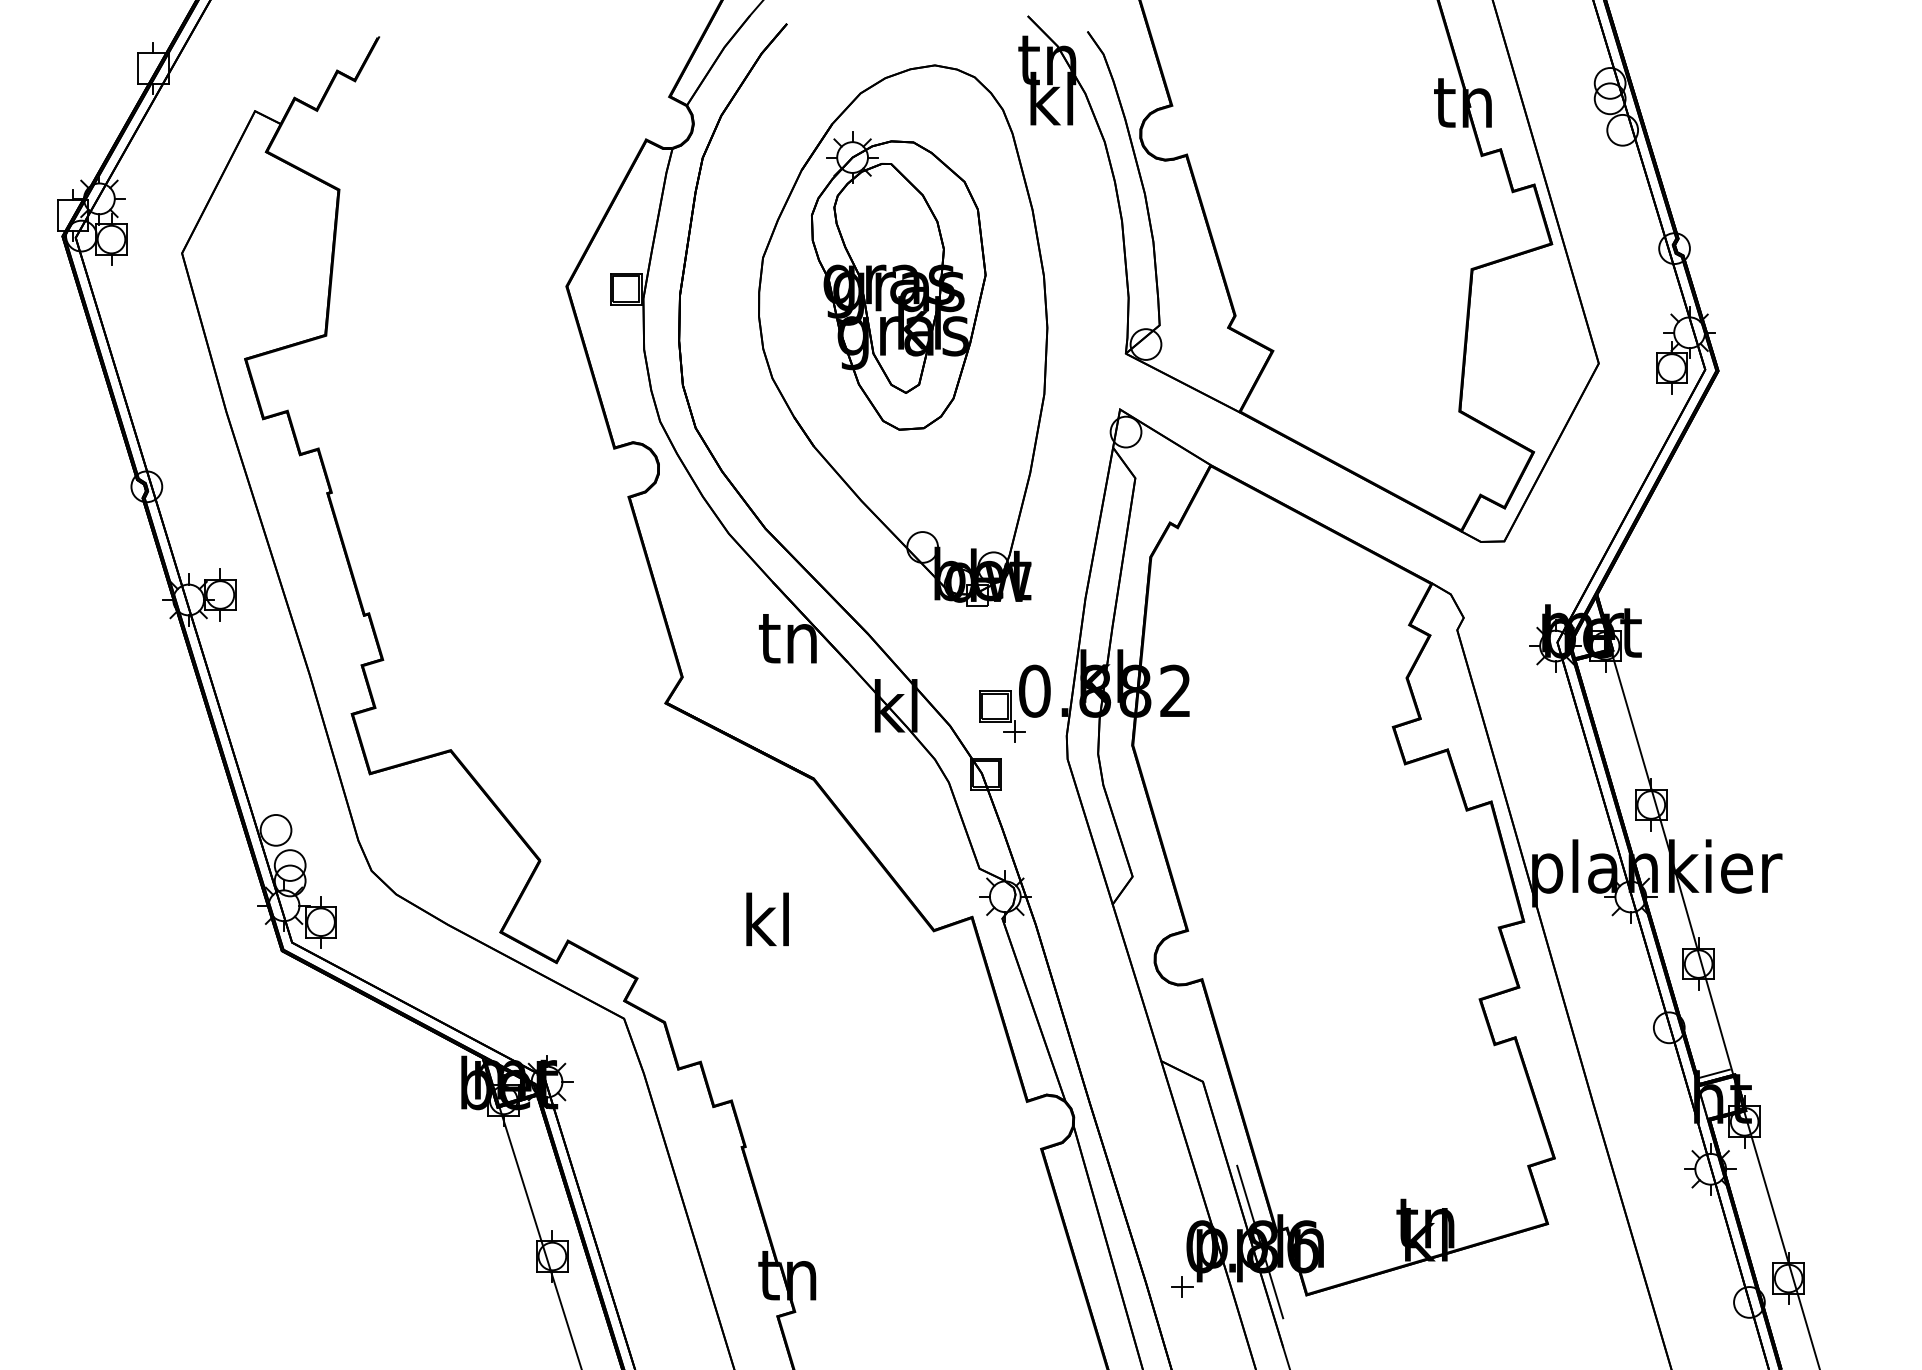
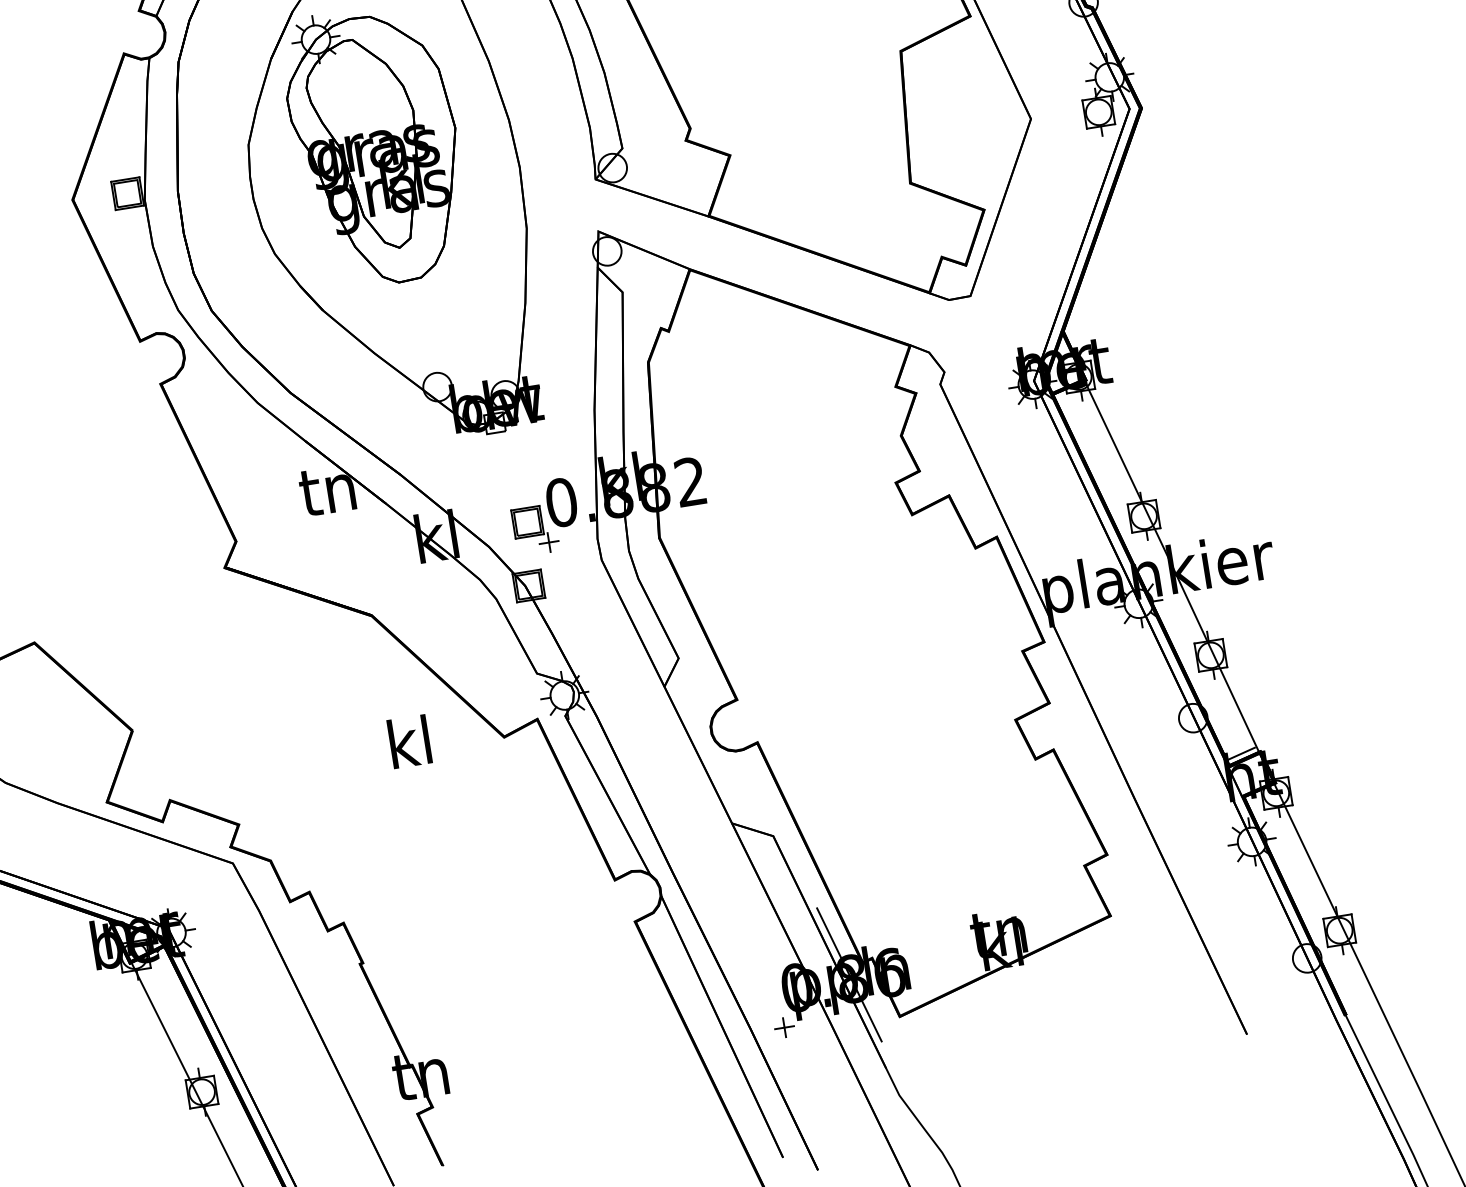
text: (767, 919) -> (409, 741), moved

